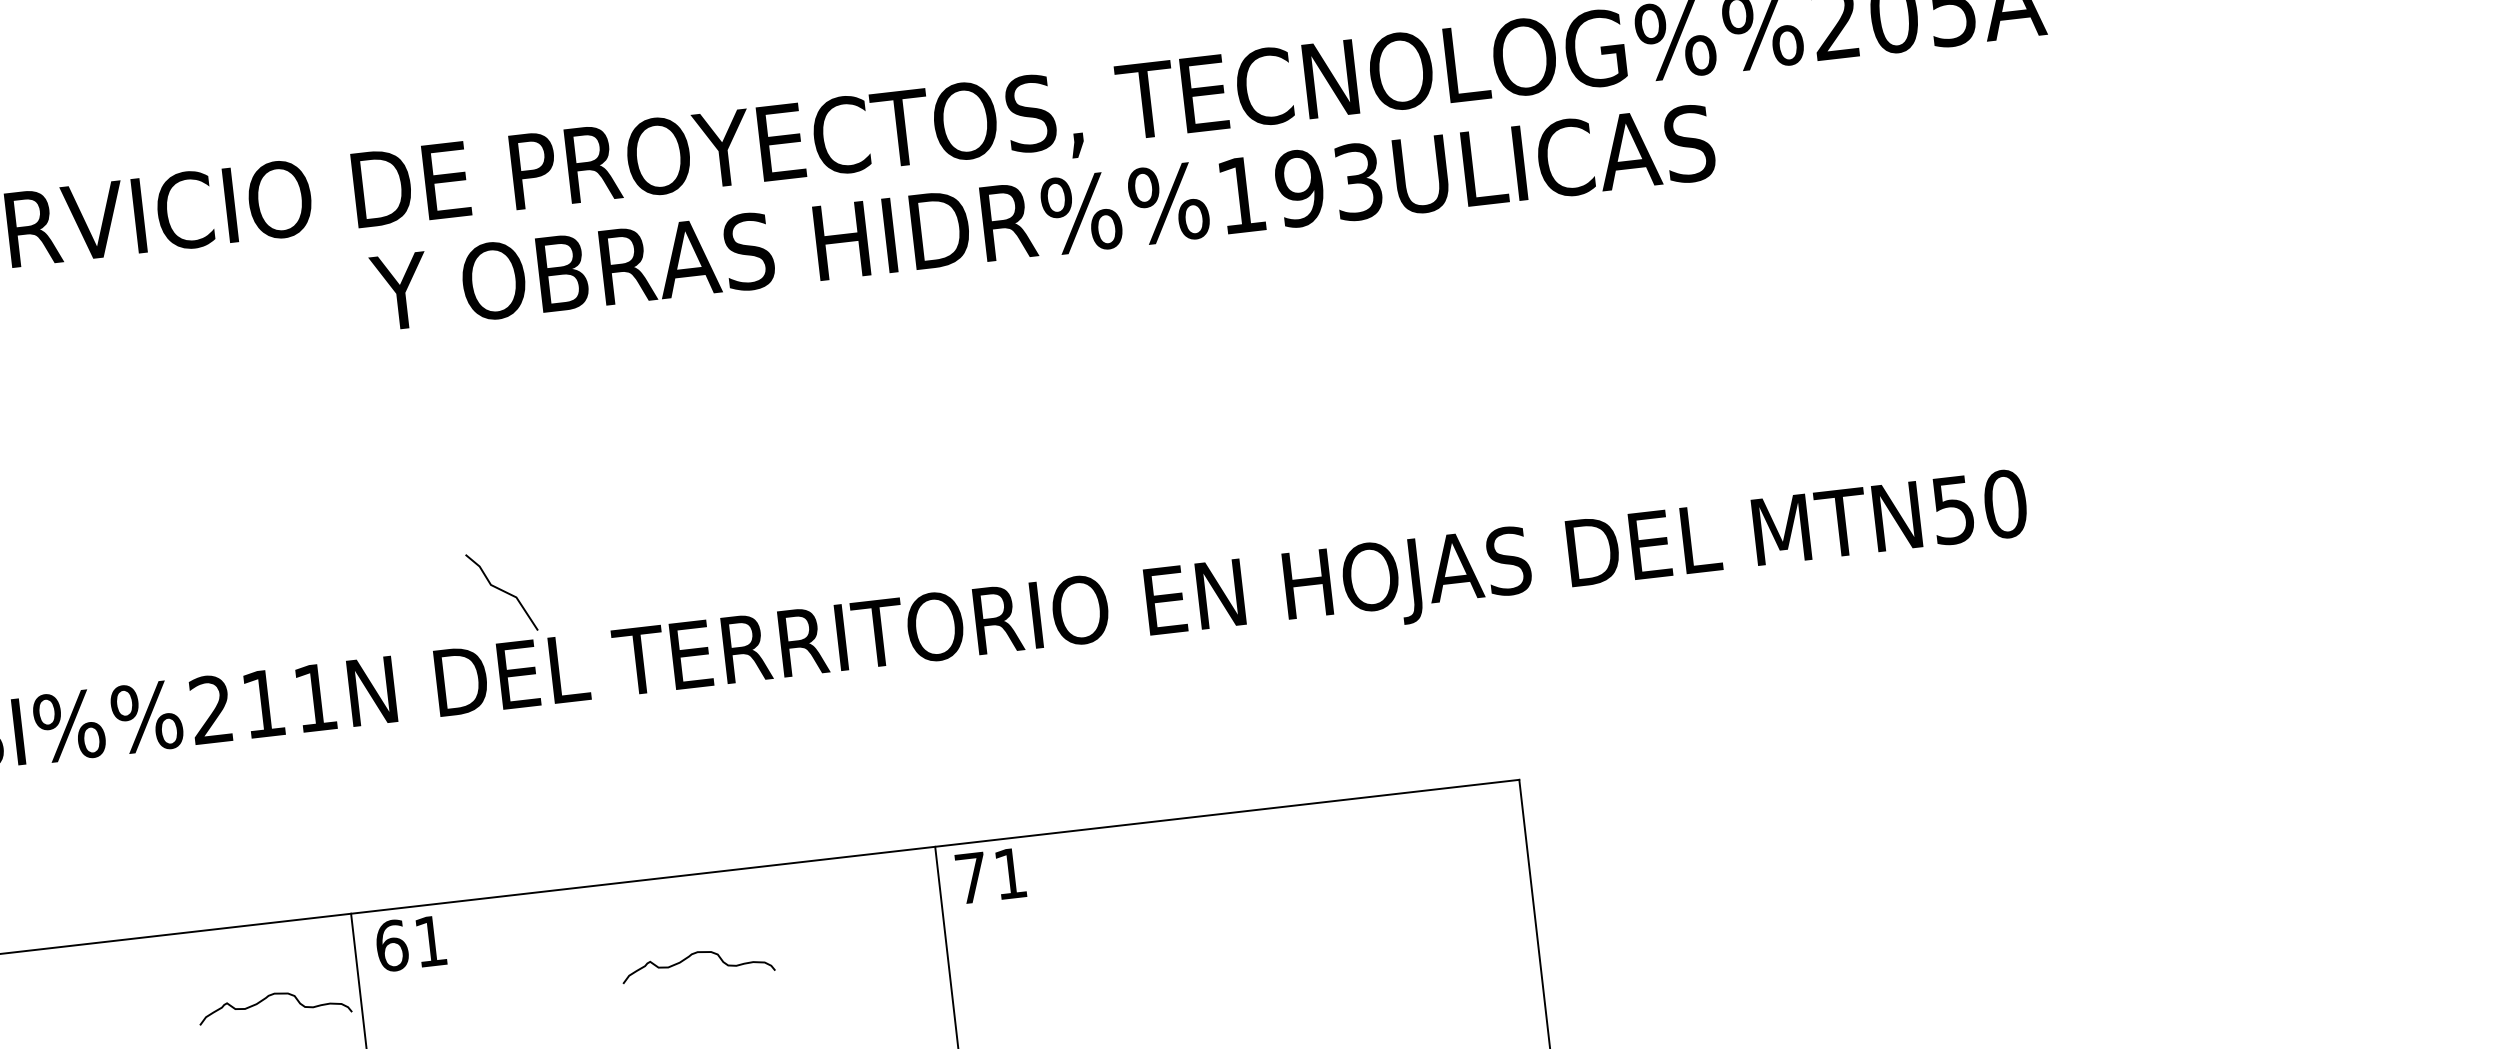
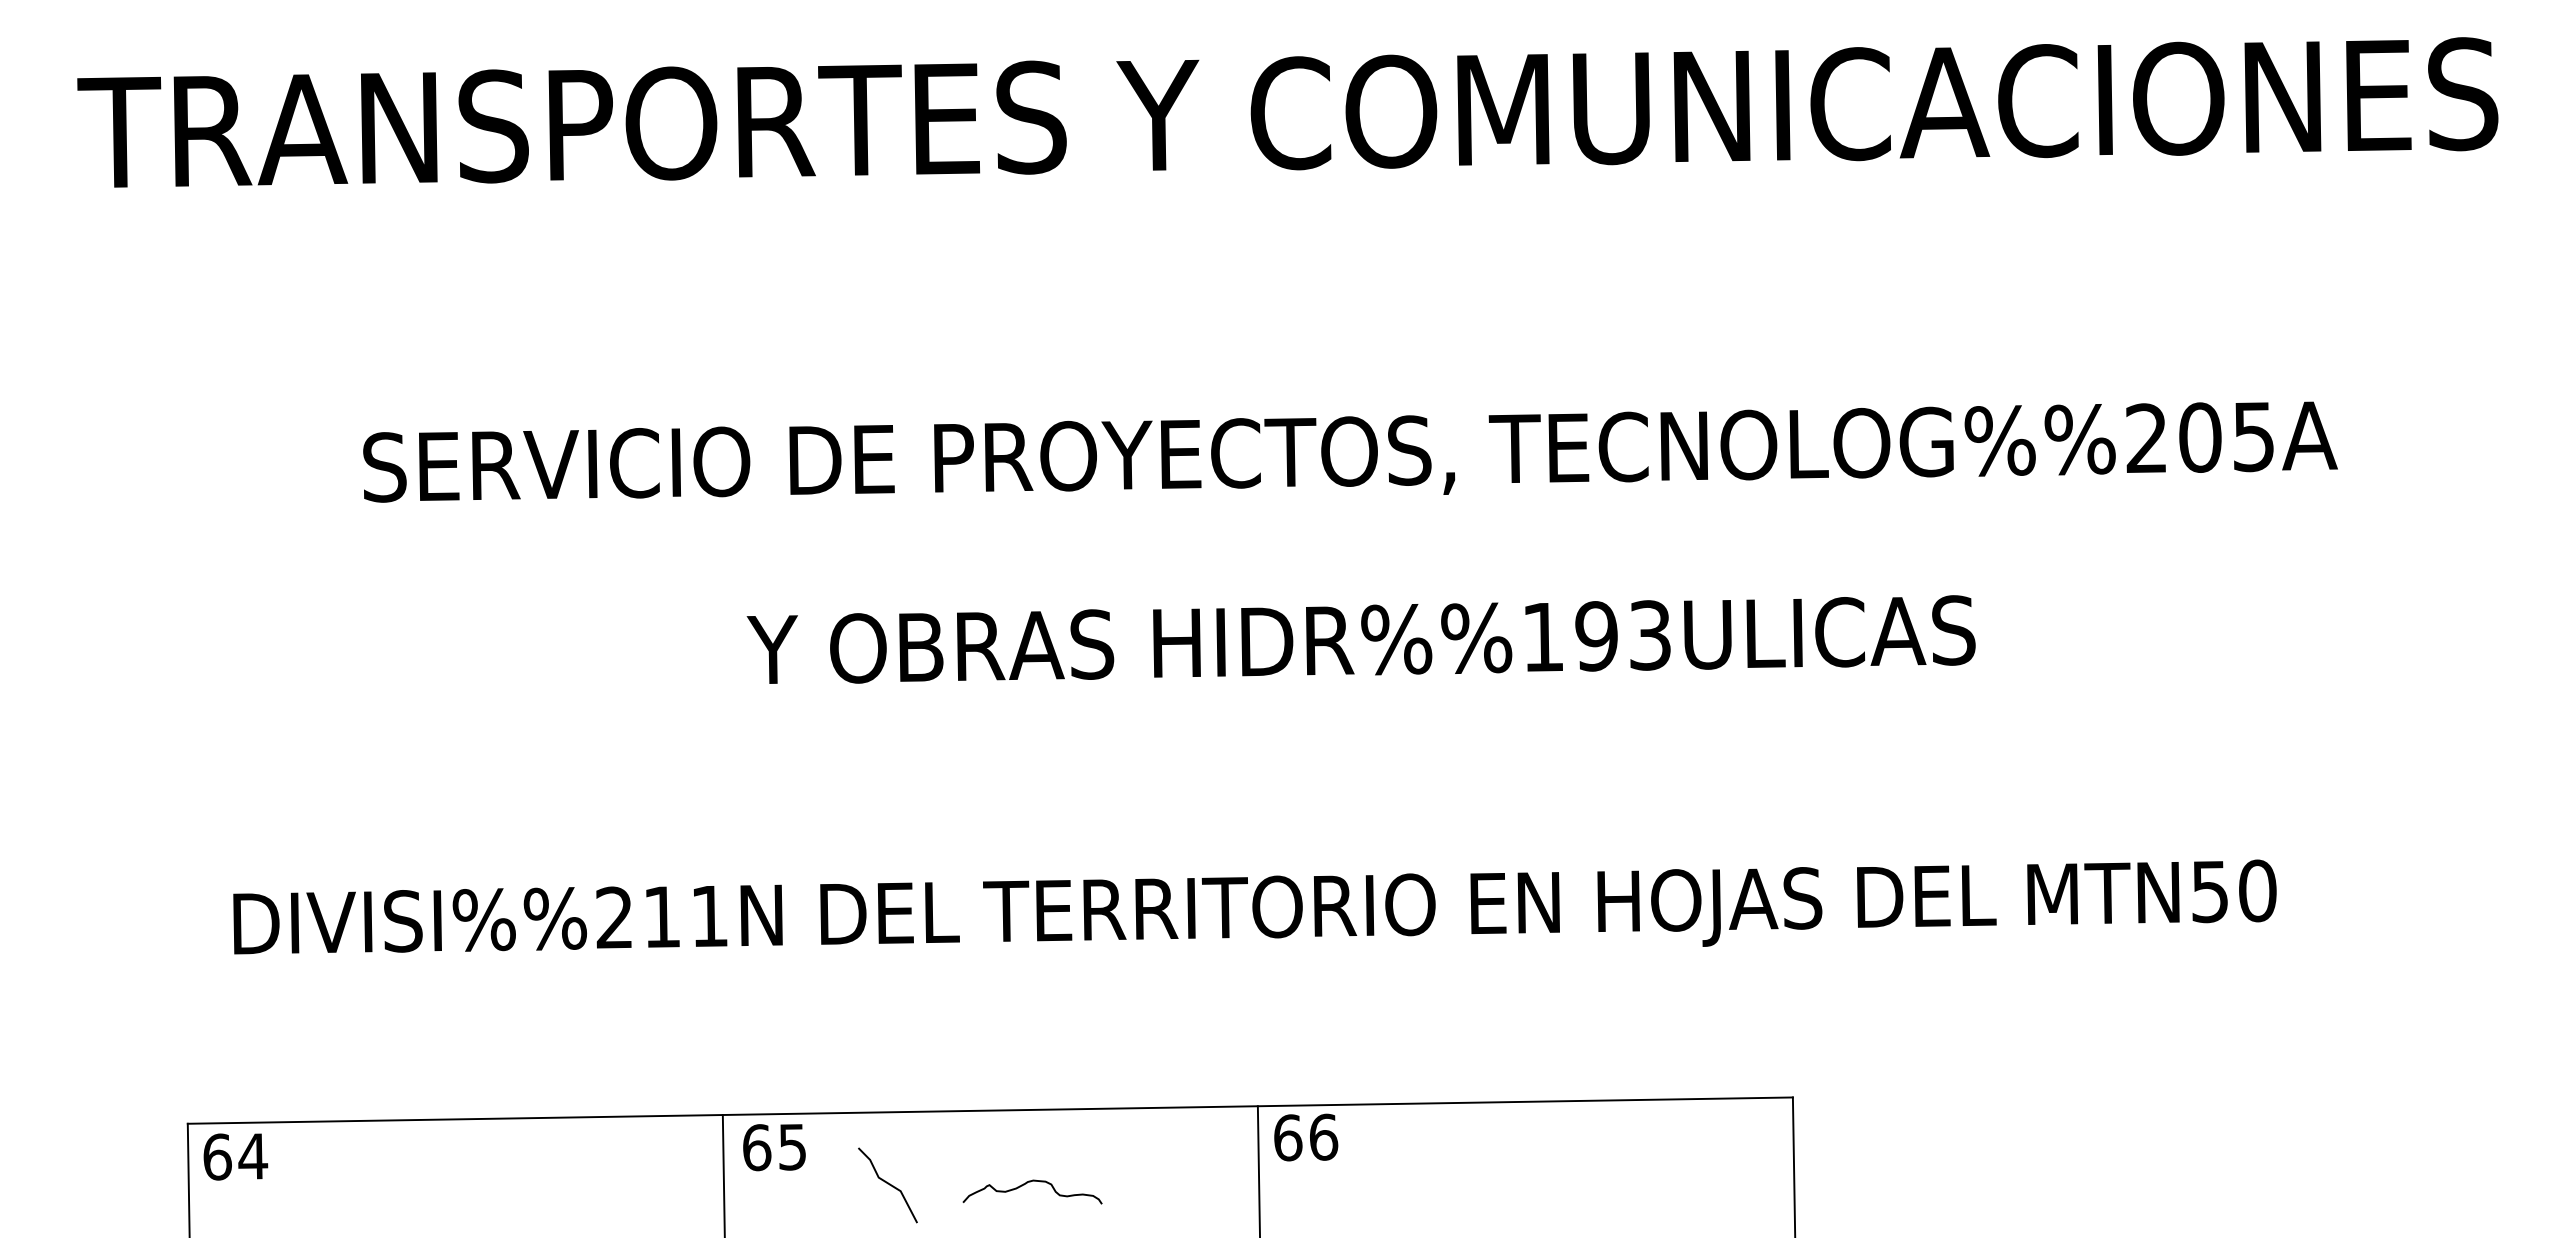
text: (1041, 217) -> (1360, 639), moved
line: (501, 591) -> (887, 1184), moved
text: (991, 875) -> (1306, 1137), 71 -> 66
text: (430, 941) -> (792, 1147), 61 -> 65
curve: (271, 996) -> (643, 1182), removed

